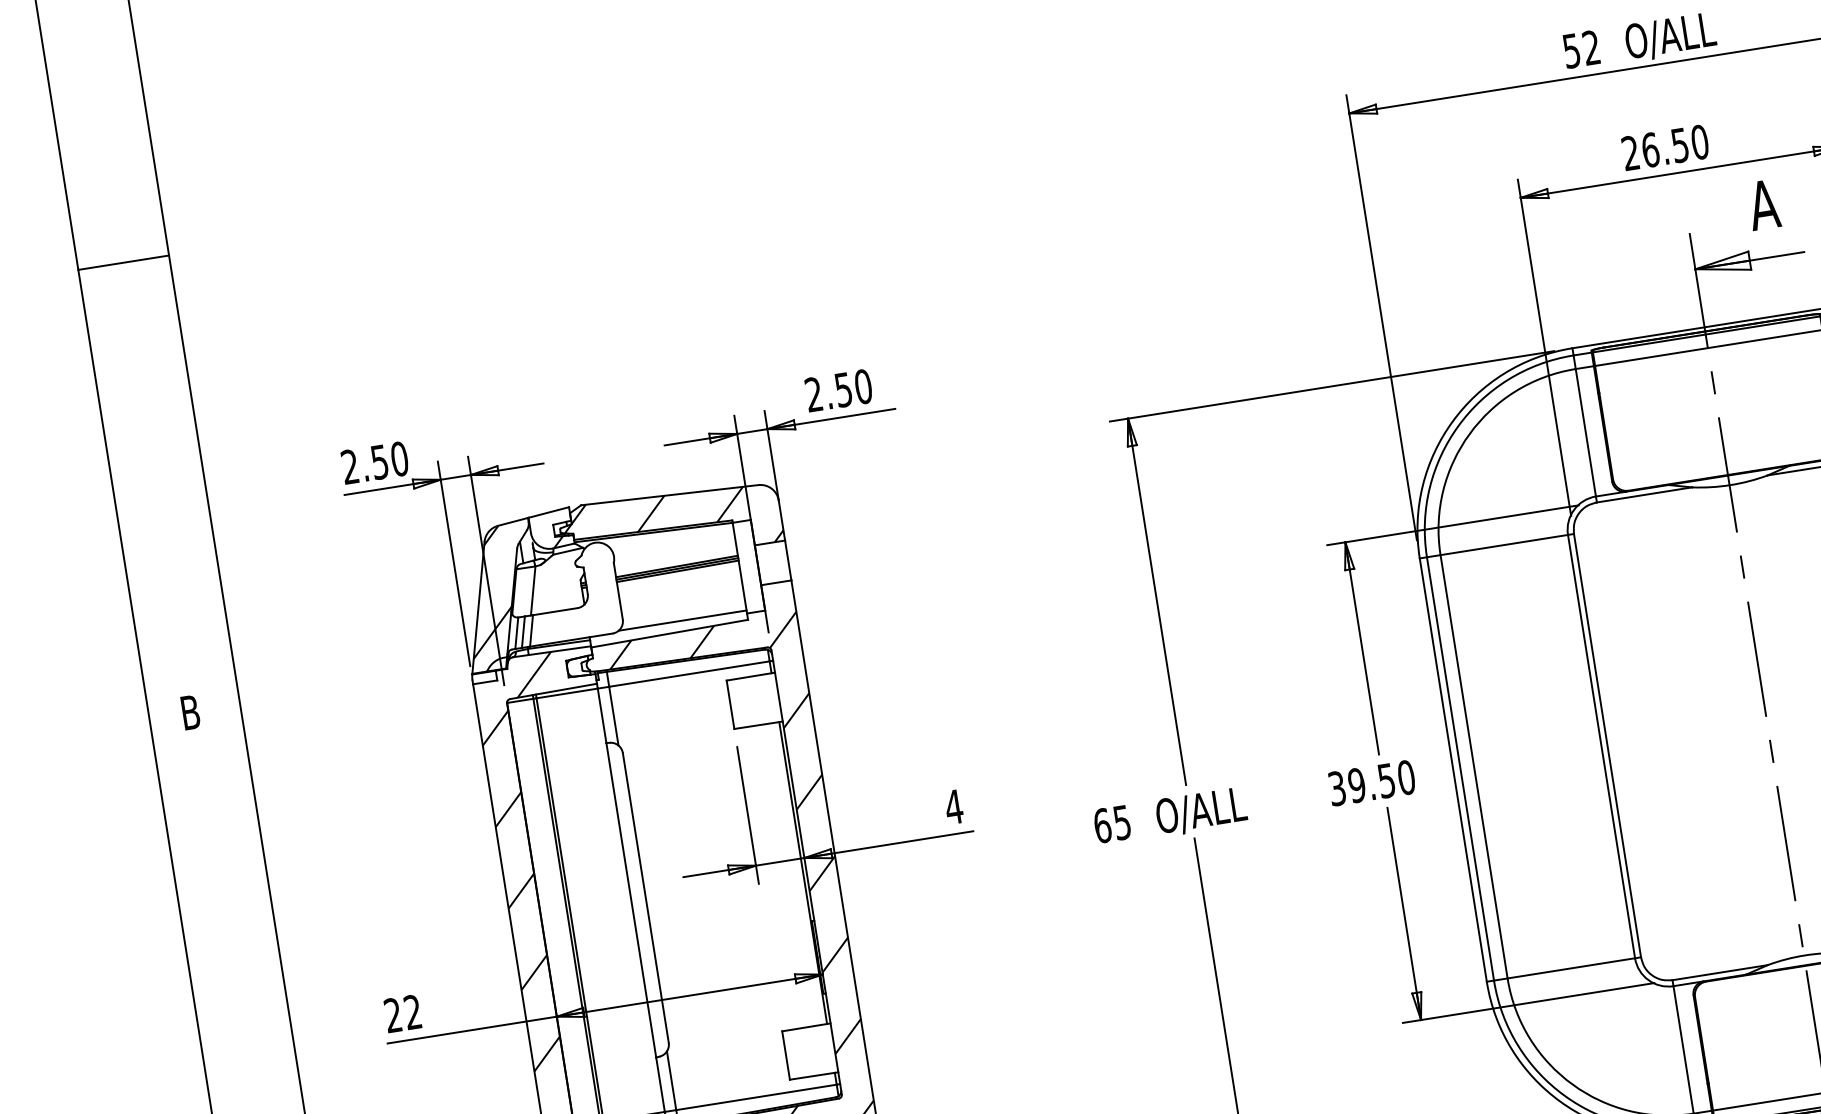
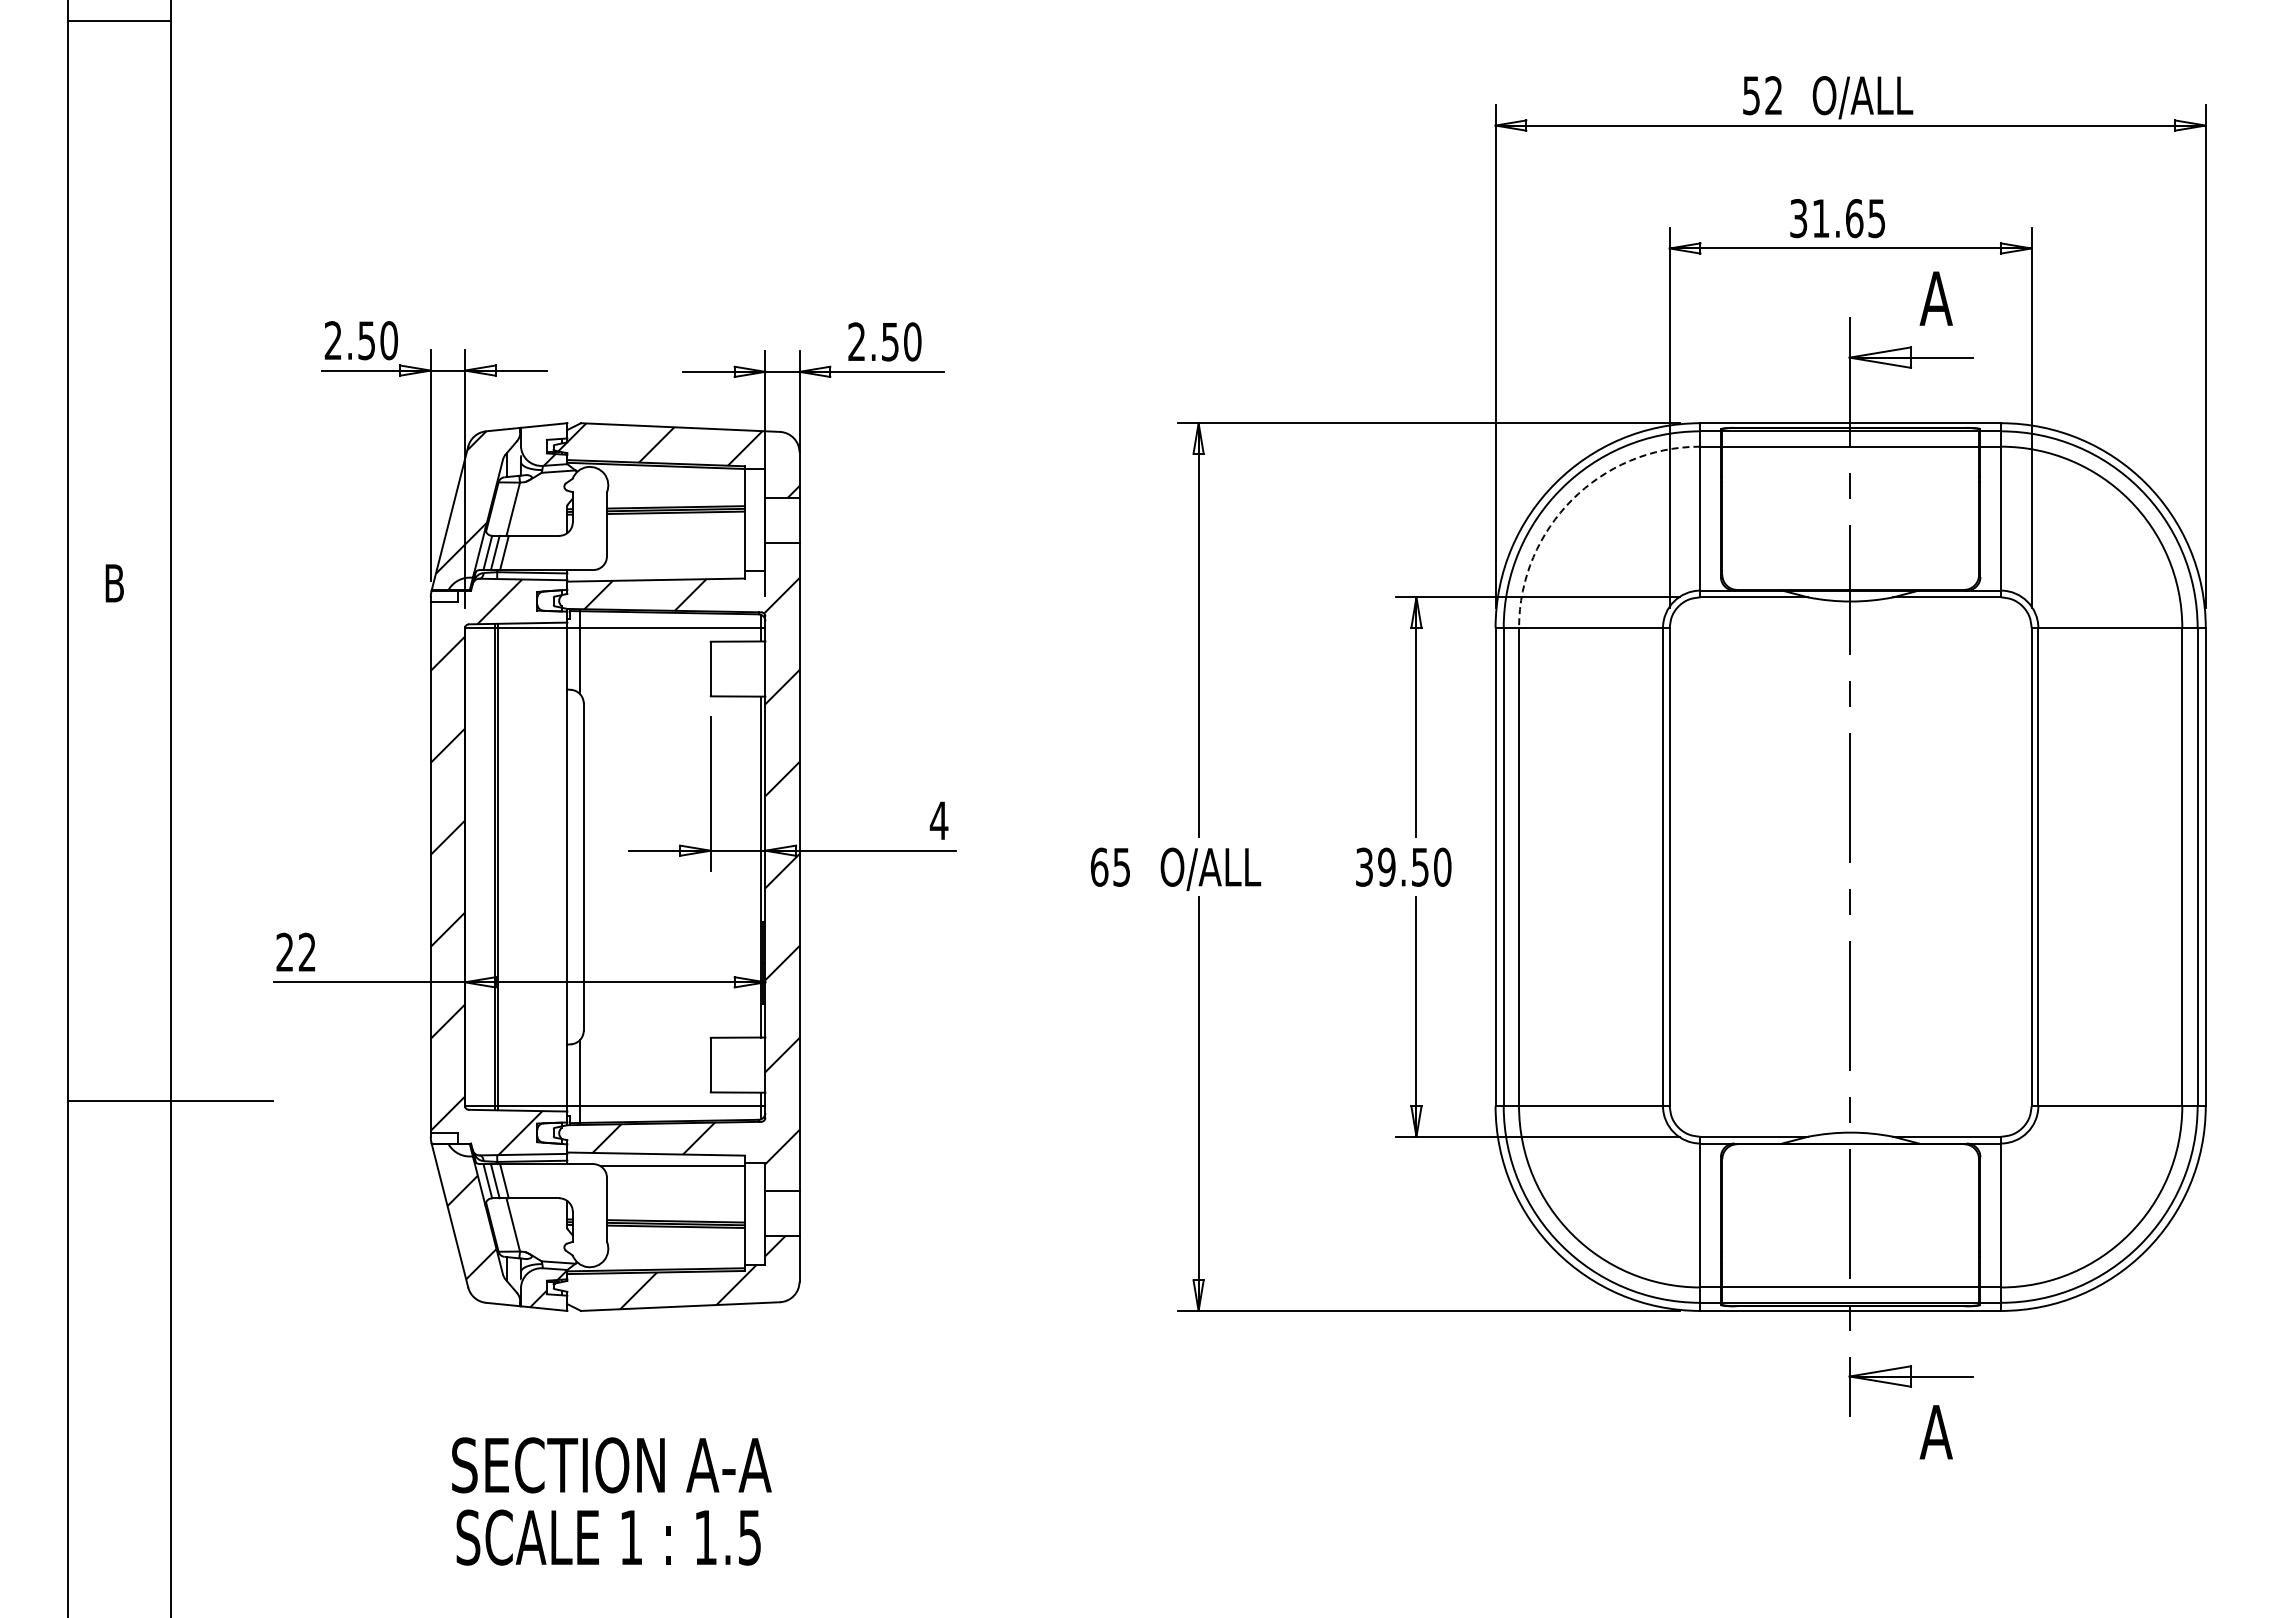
text: (1665, 147) -> (1837, 218), 26.50 -> 31.65
line: (123, 262) -> (119, 21), moved
arc: (1469, 433) -> (1572, 499), solid -> dashed
line: (682, 620) -> (672, 567), removed

